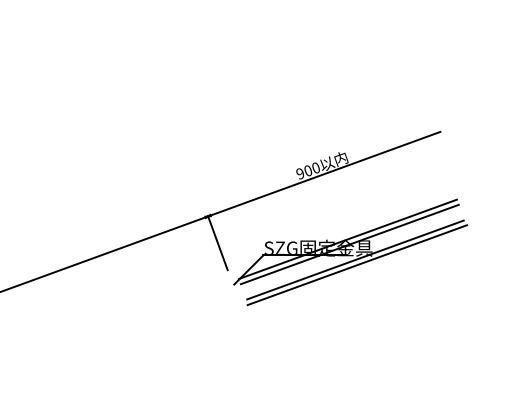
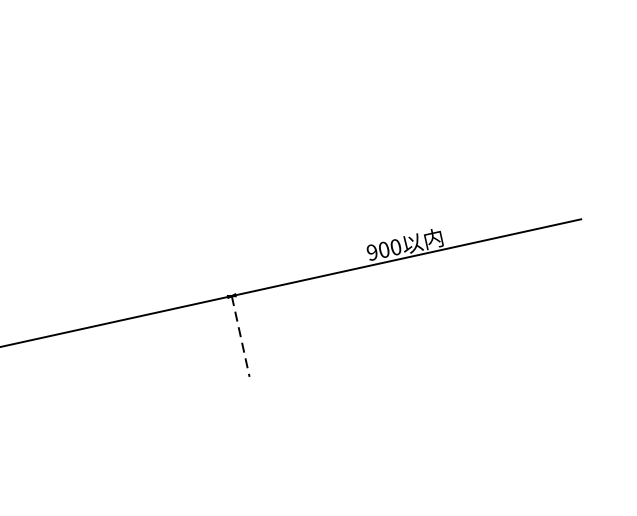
line: (217, 243) -> (240, 336), solid -> dashed
part: (350, 252) -> (429, 375), removed

